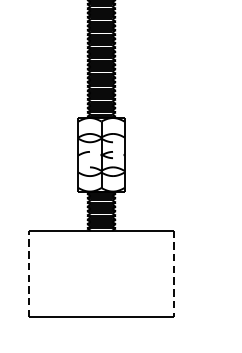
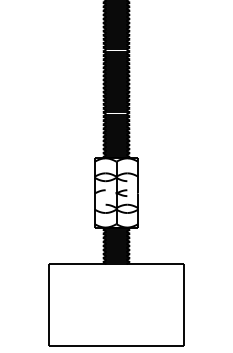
line: (29, 273) -> (48, 304), dashed -> solid
line: (173, 273) -> (184, 304), dashed -> solid

